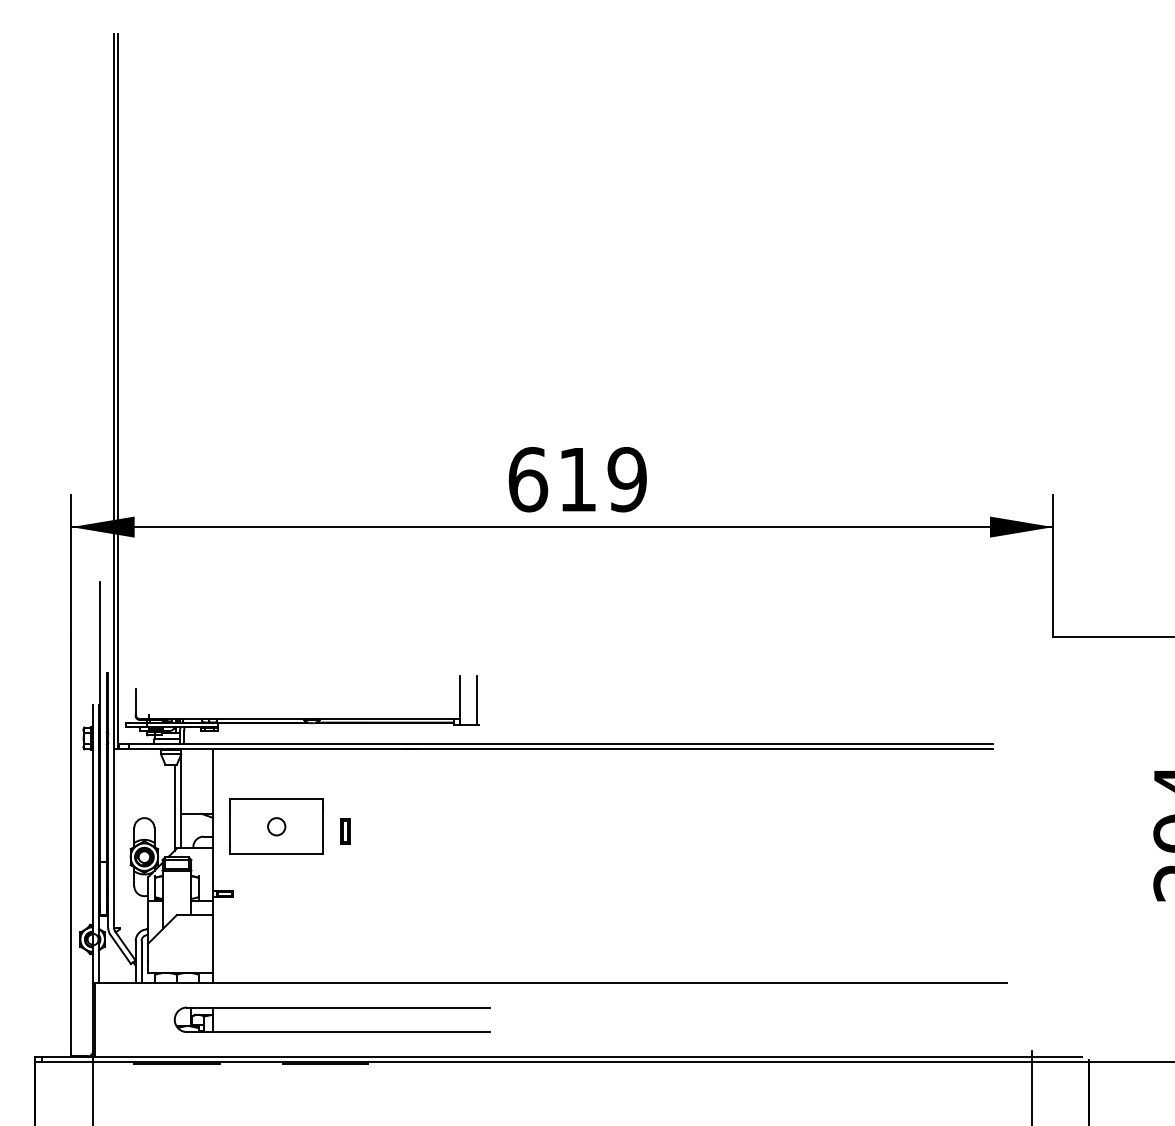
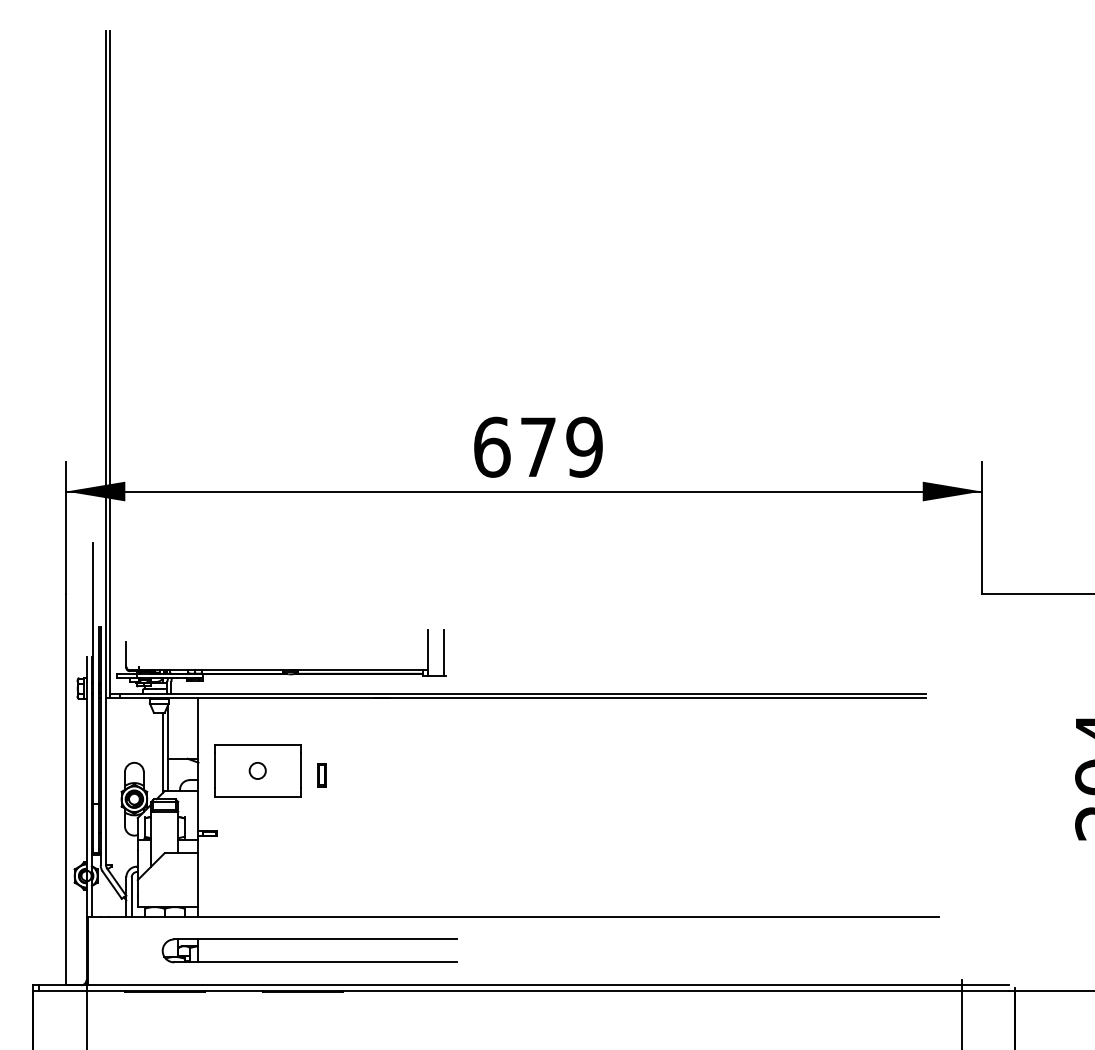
text: (577, 479) -> (538, 447), 619 -> 679

